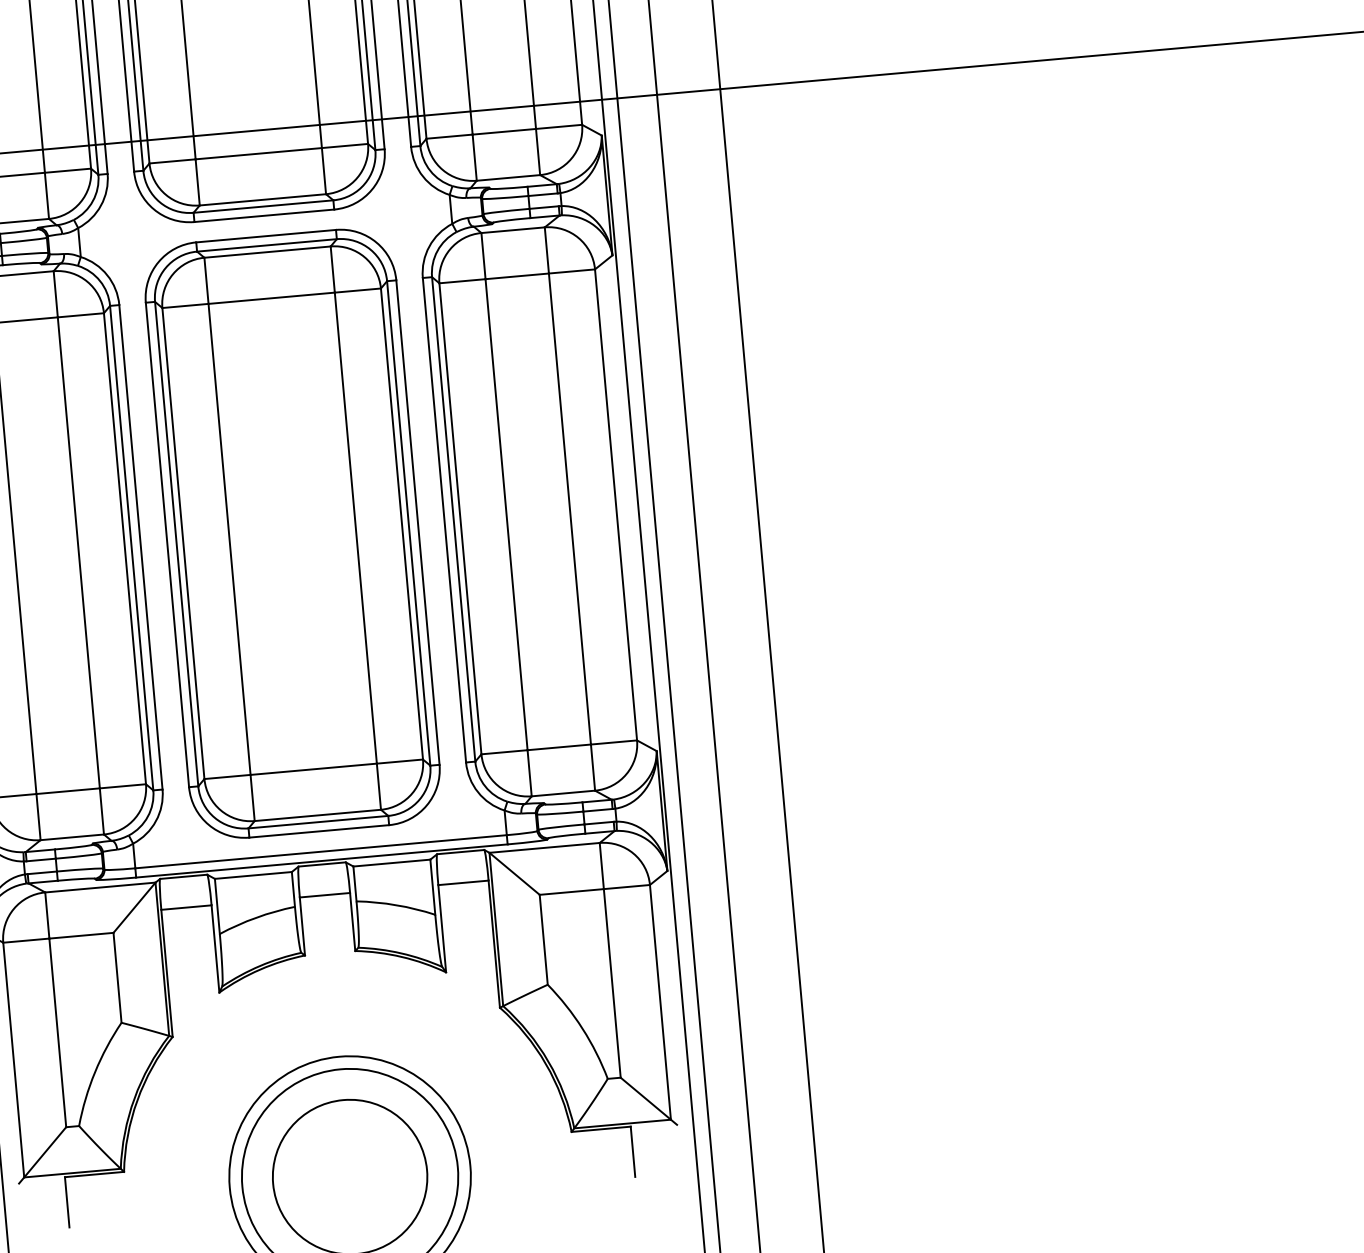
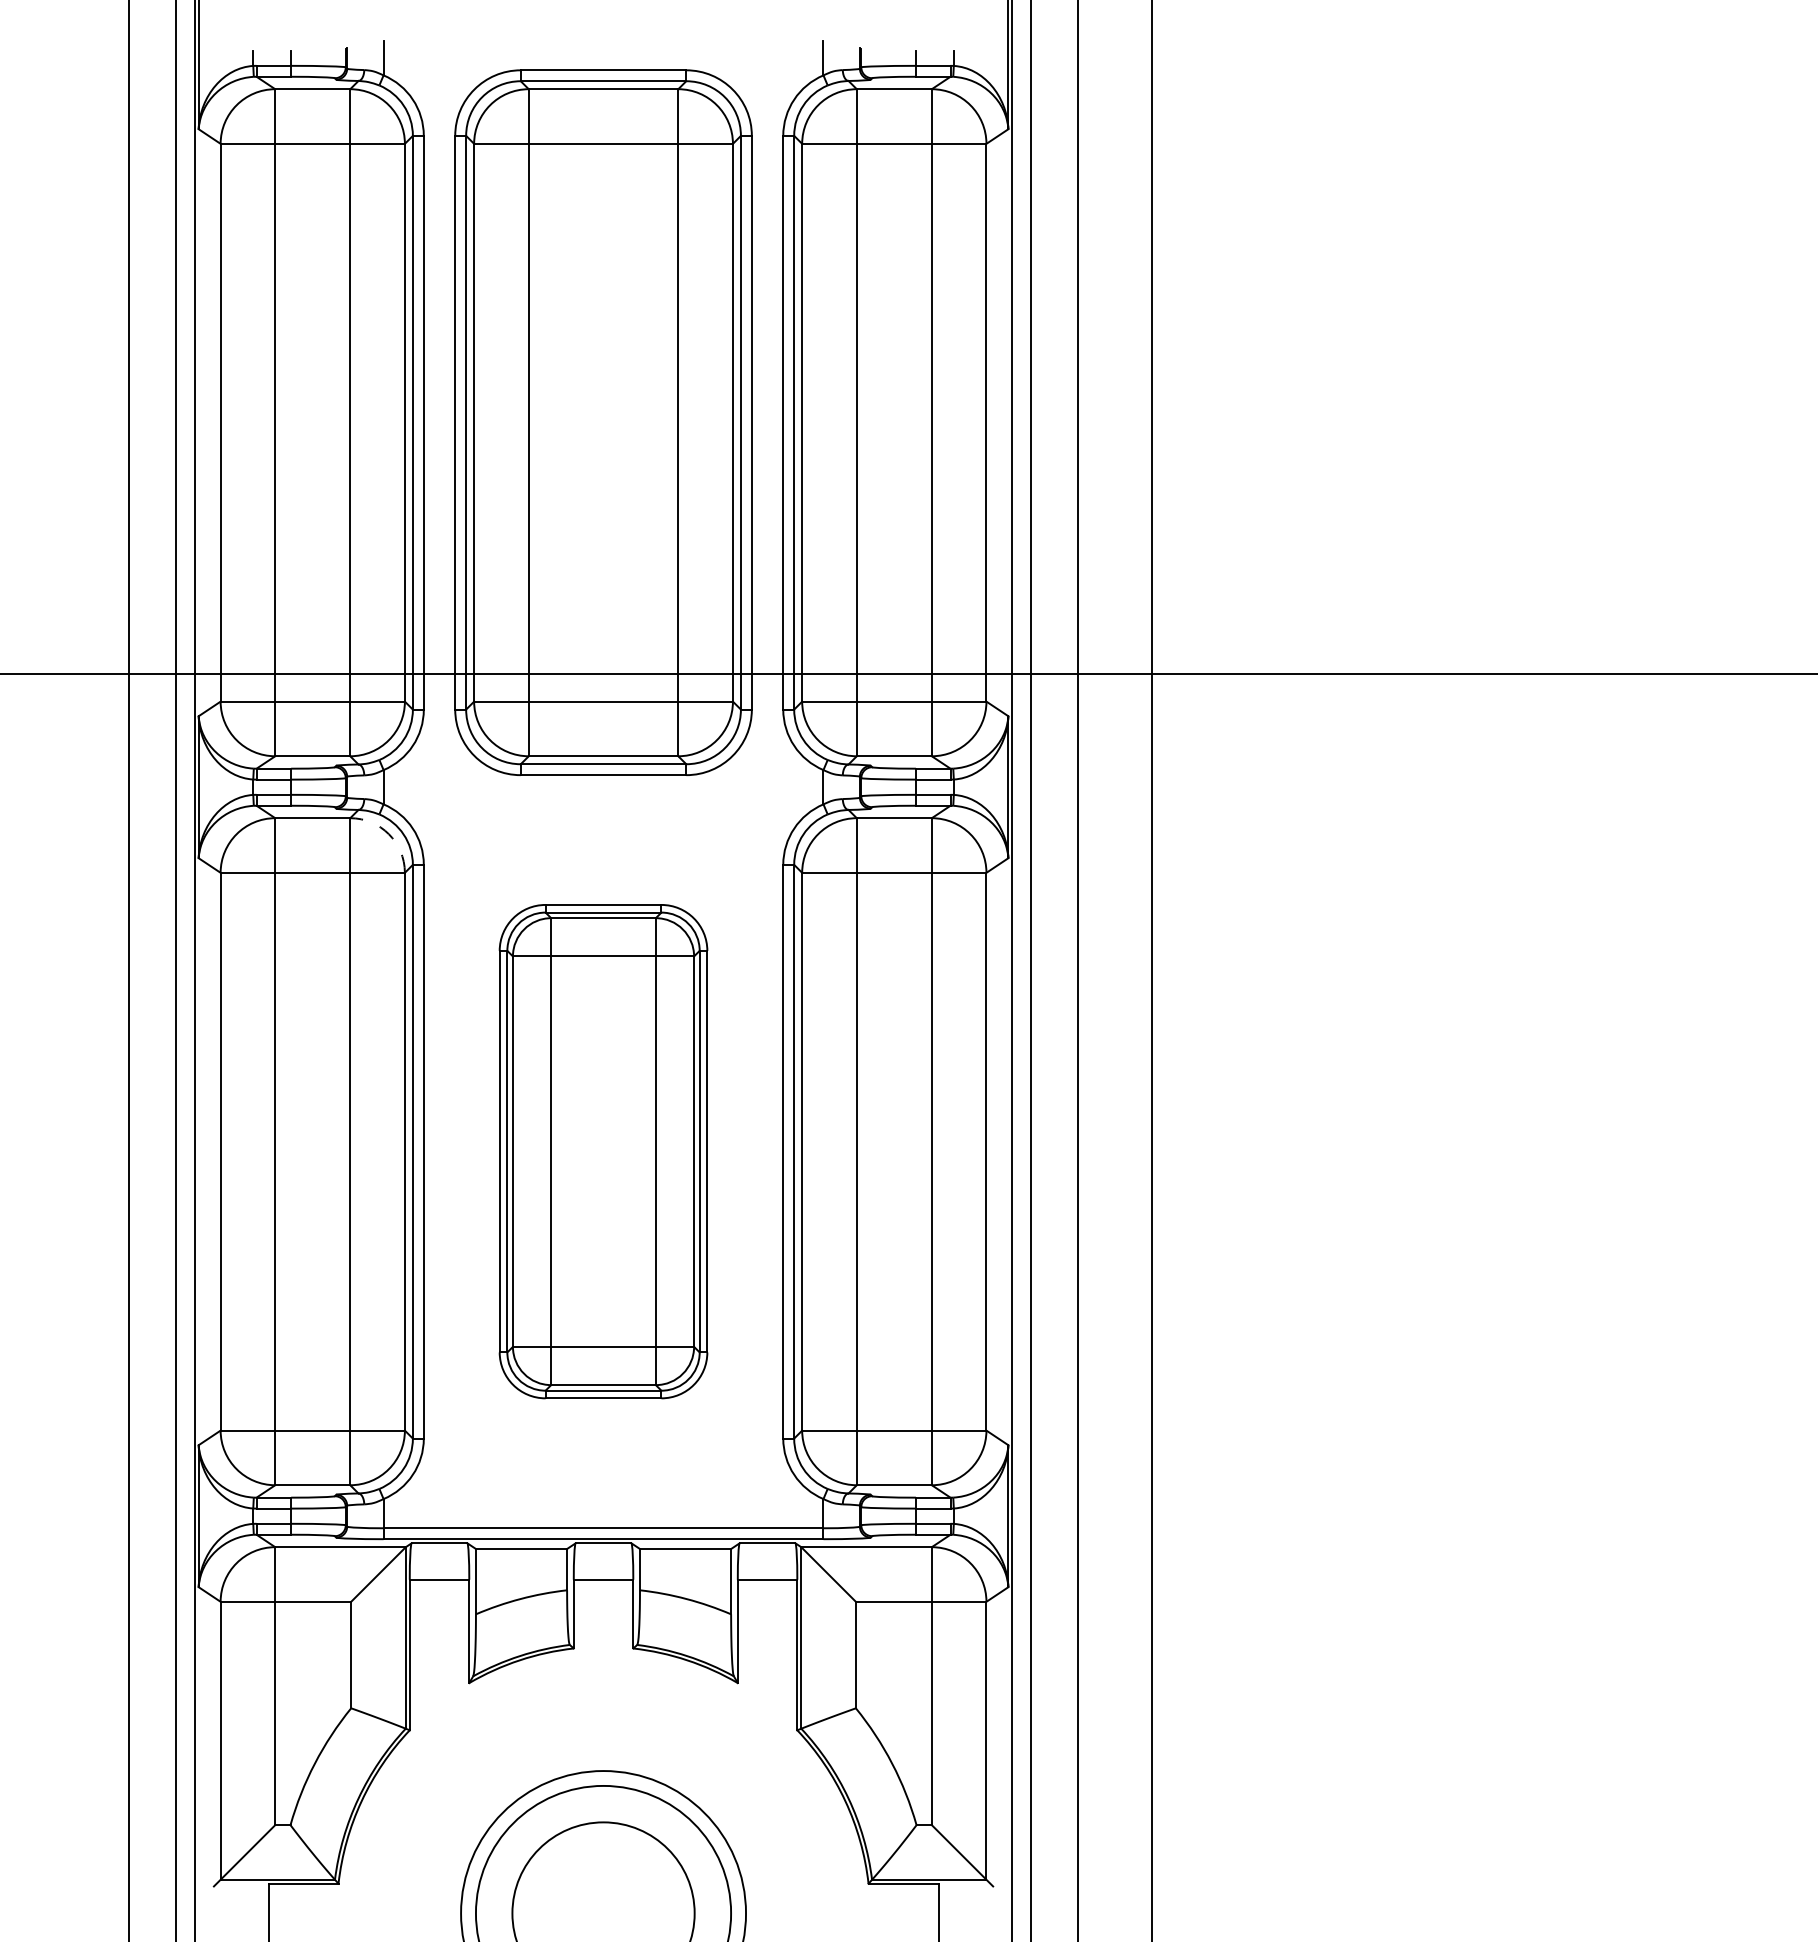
arc: (87, 282) -> (388, 834), solid -> dashed
part: (292, 533) -> (603, 1151), size x0.7

